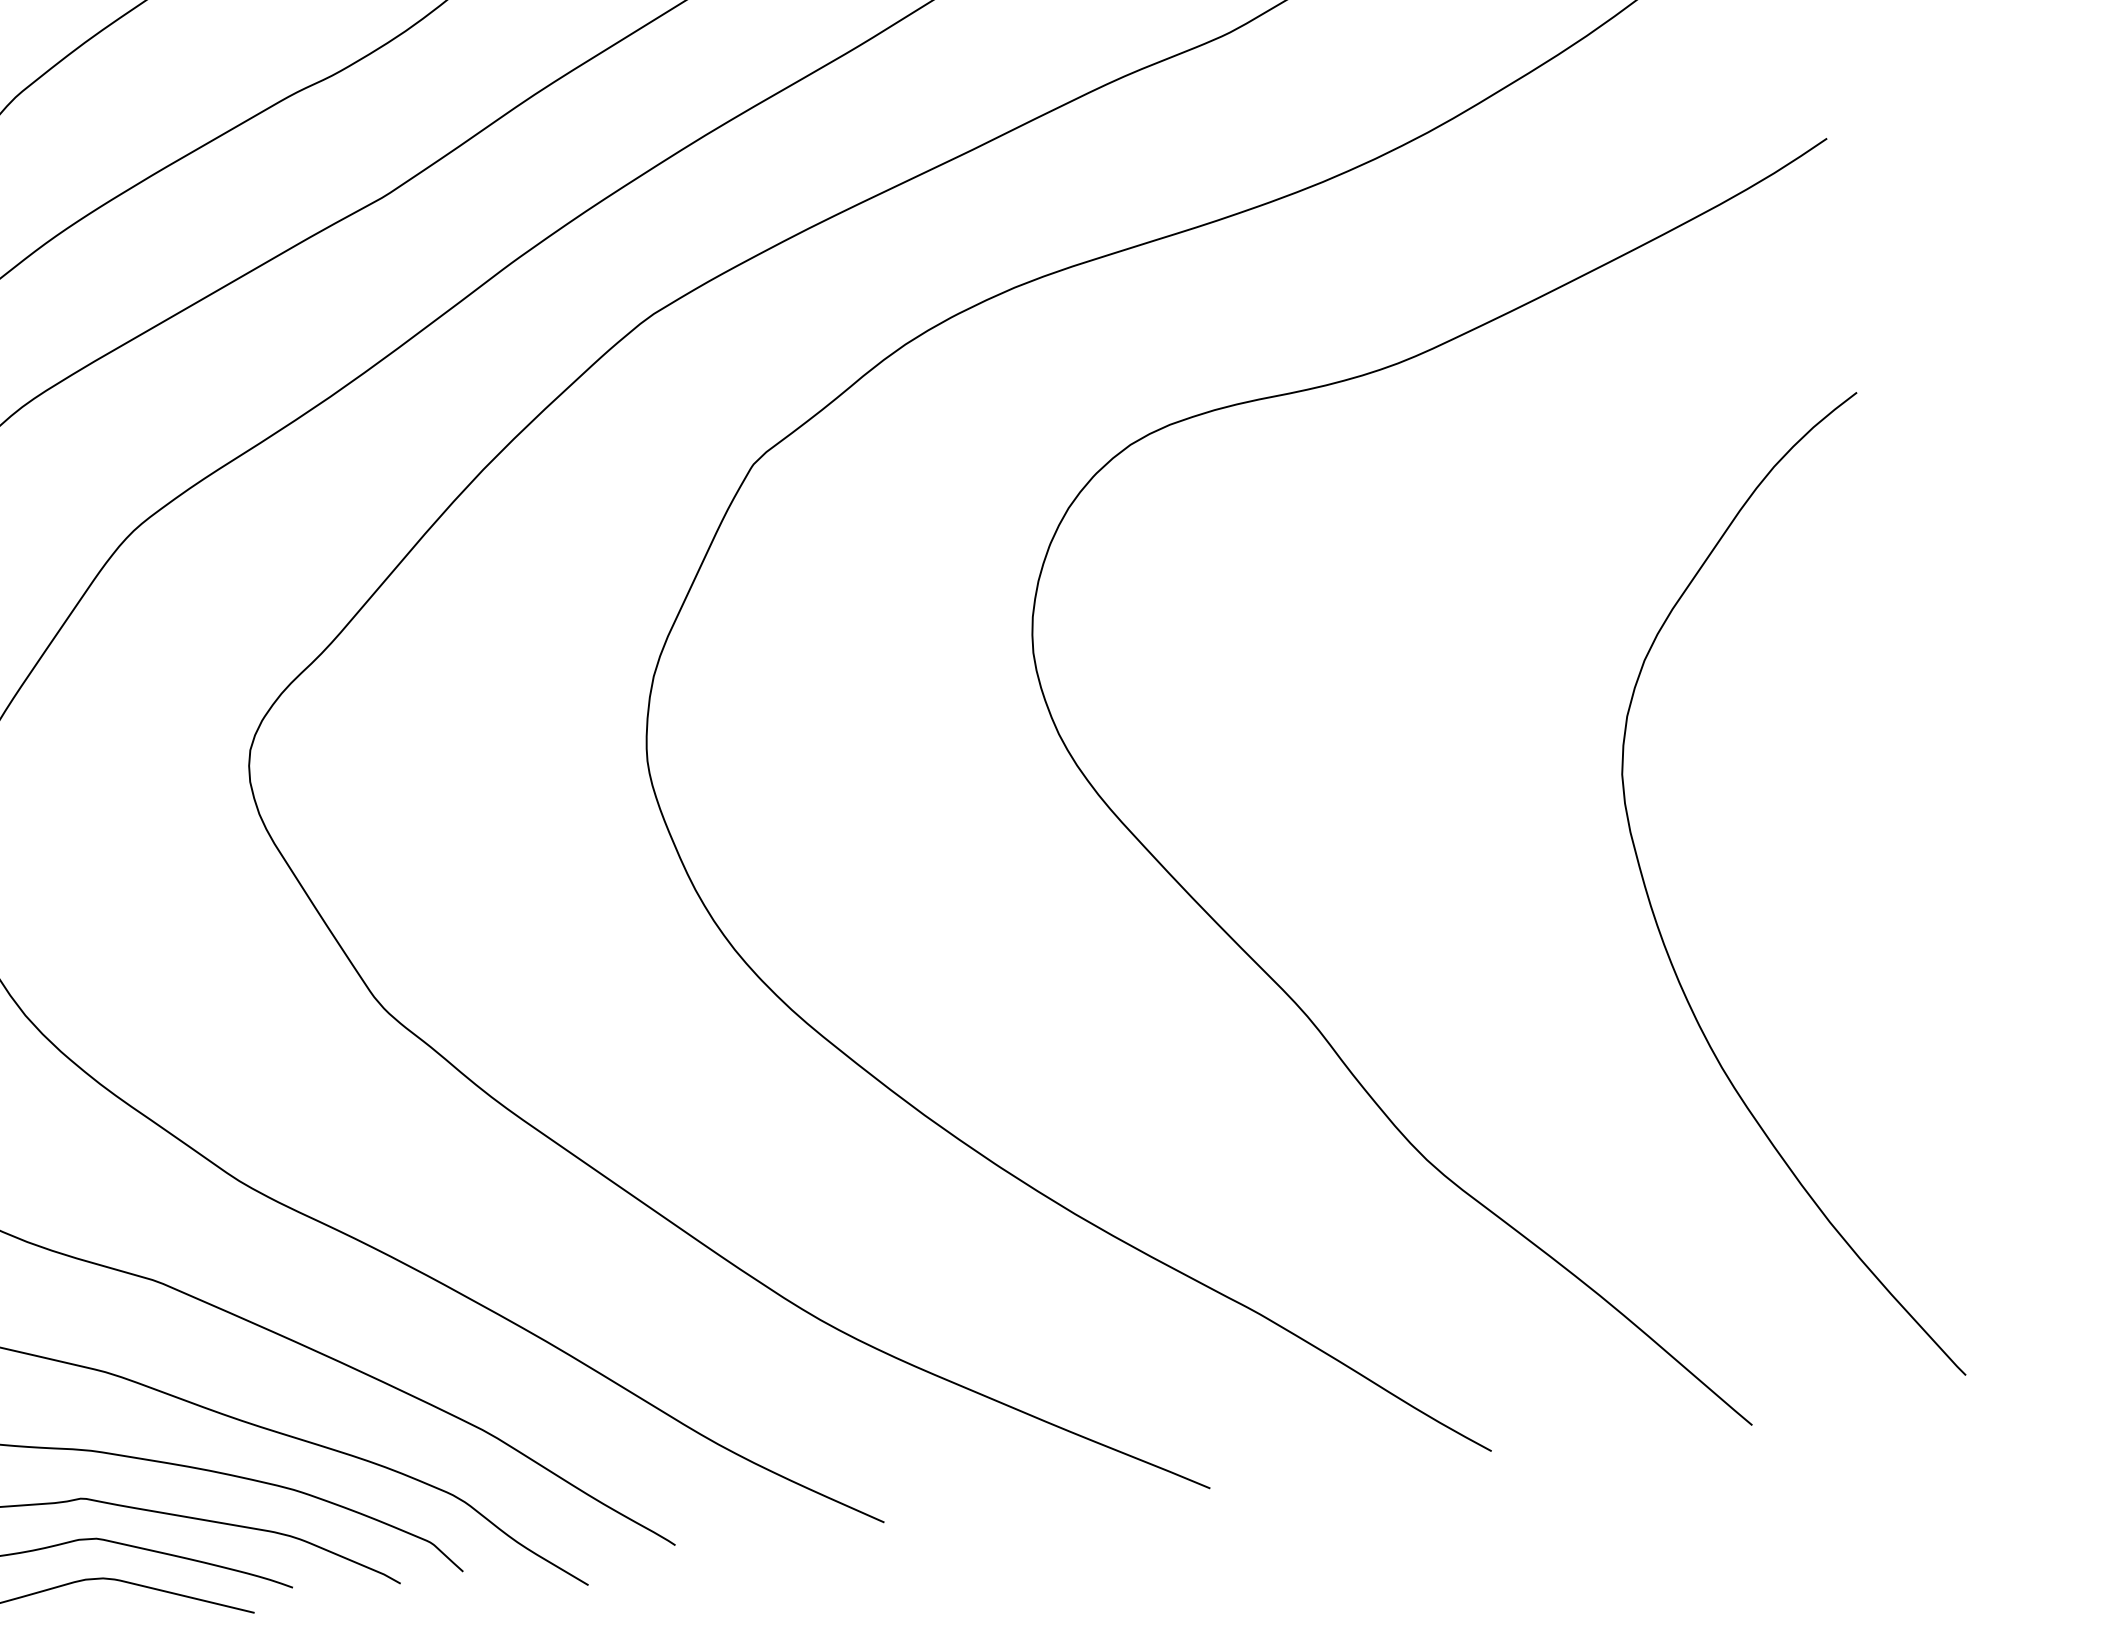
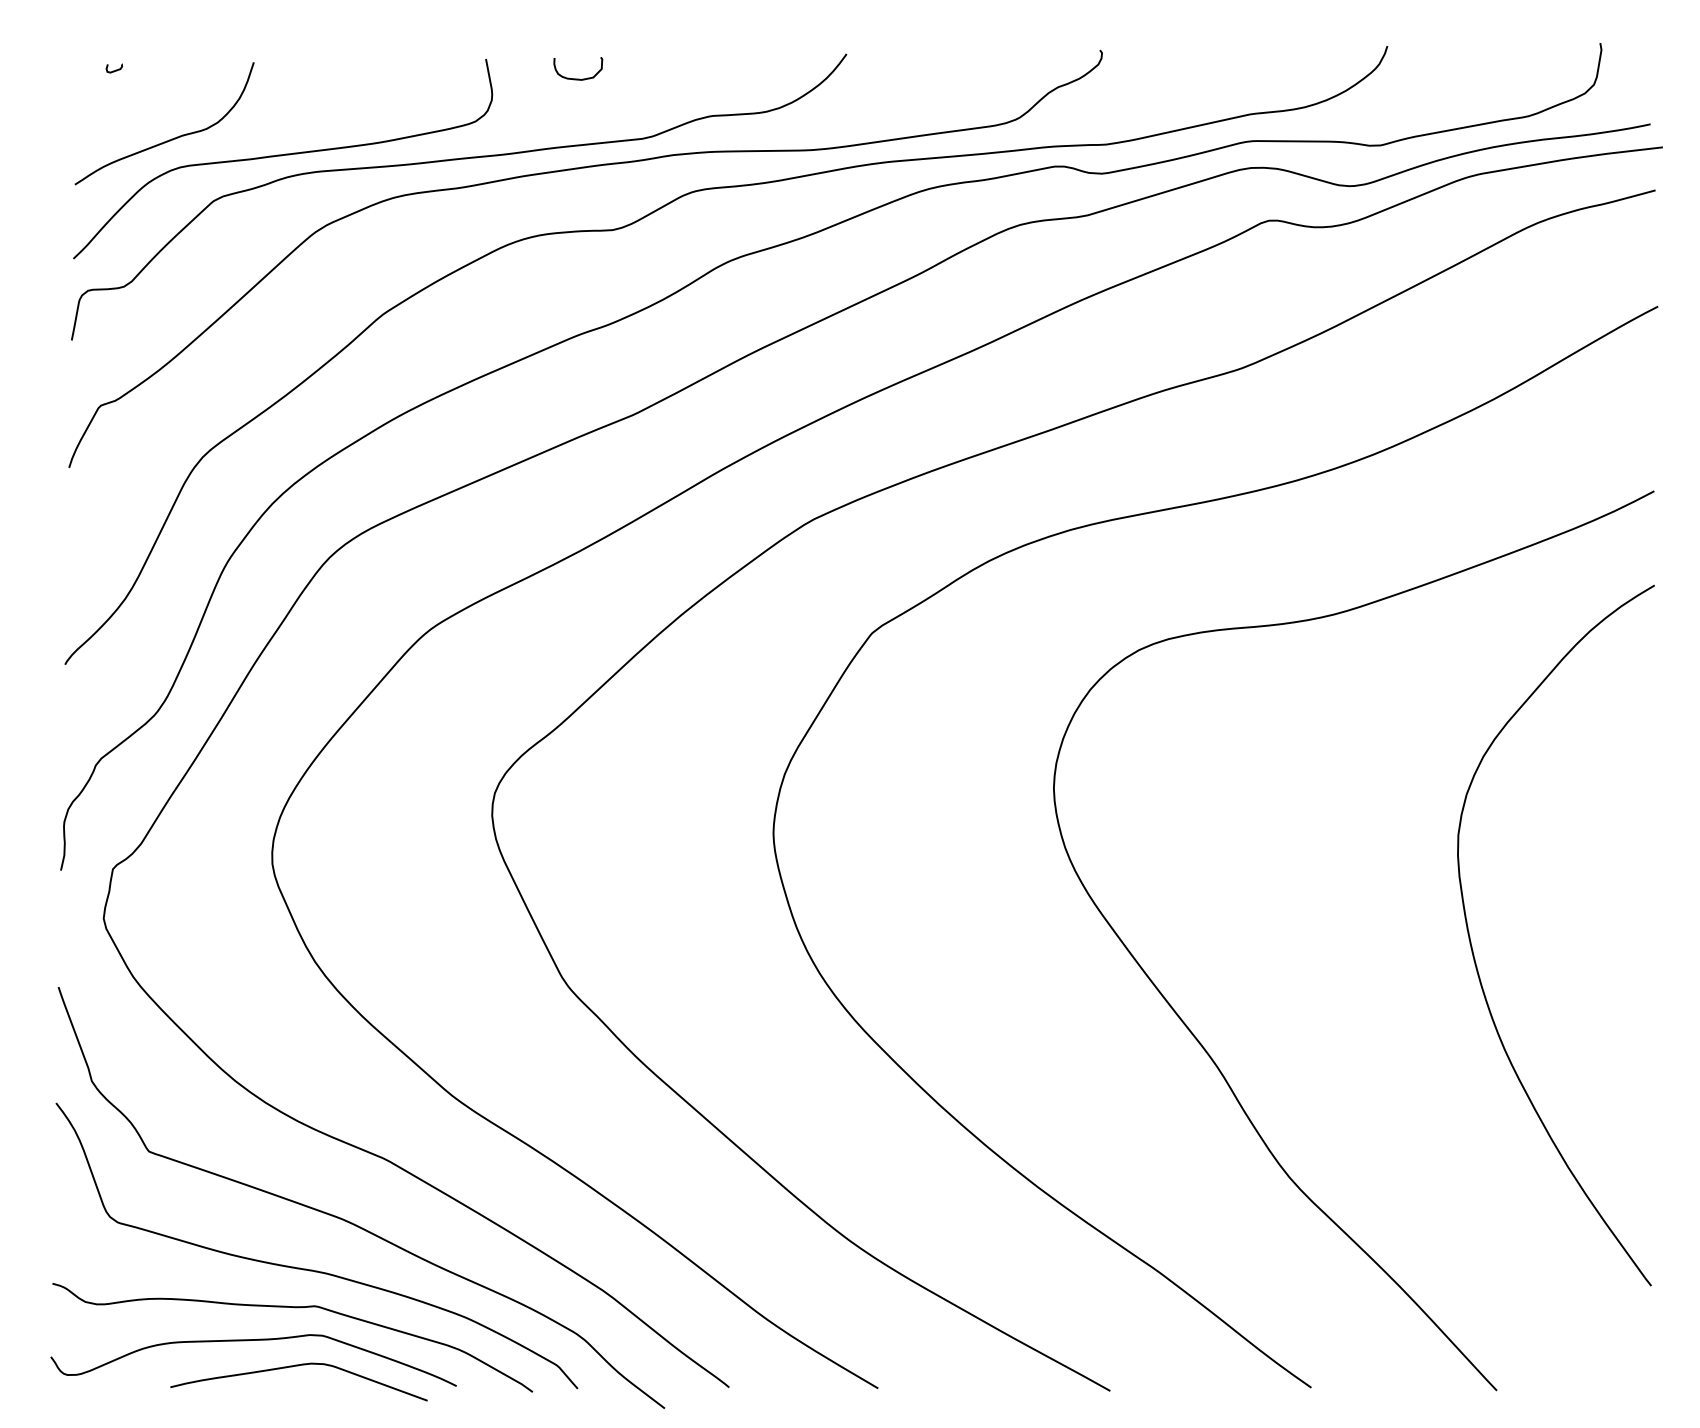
curve: (1664, 939) -> (1474, 954), moved

